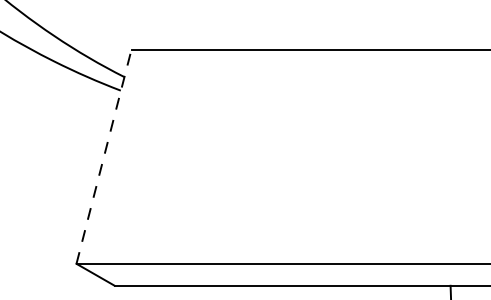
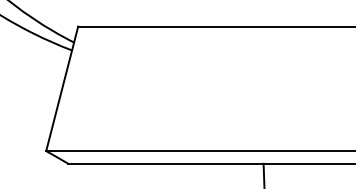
line: (104, 156) -> (62, 88), dashed -> solid

